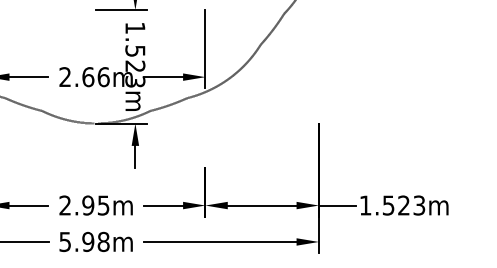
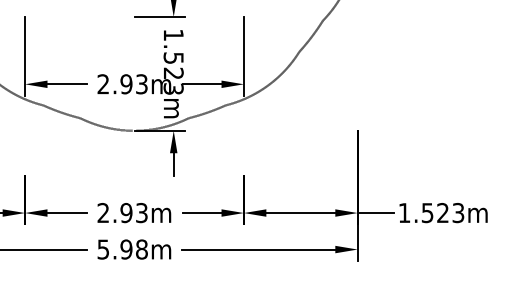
text: (96, 77) -> (134, 84), 2.66m -> 2.93m
text: (103, 205) -> (141, 212), 2.95m -> 2.93m

